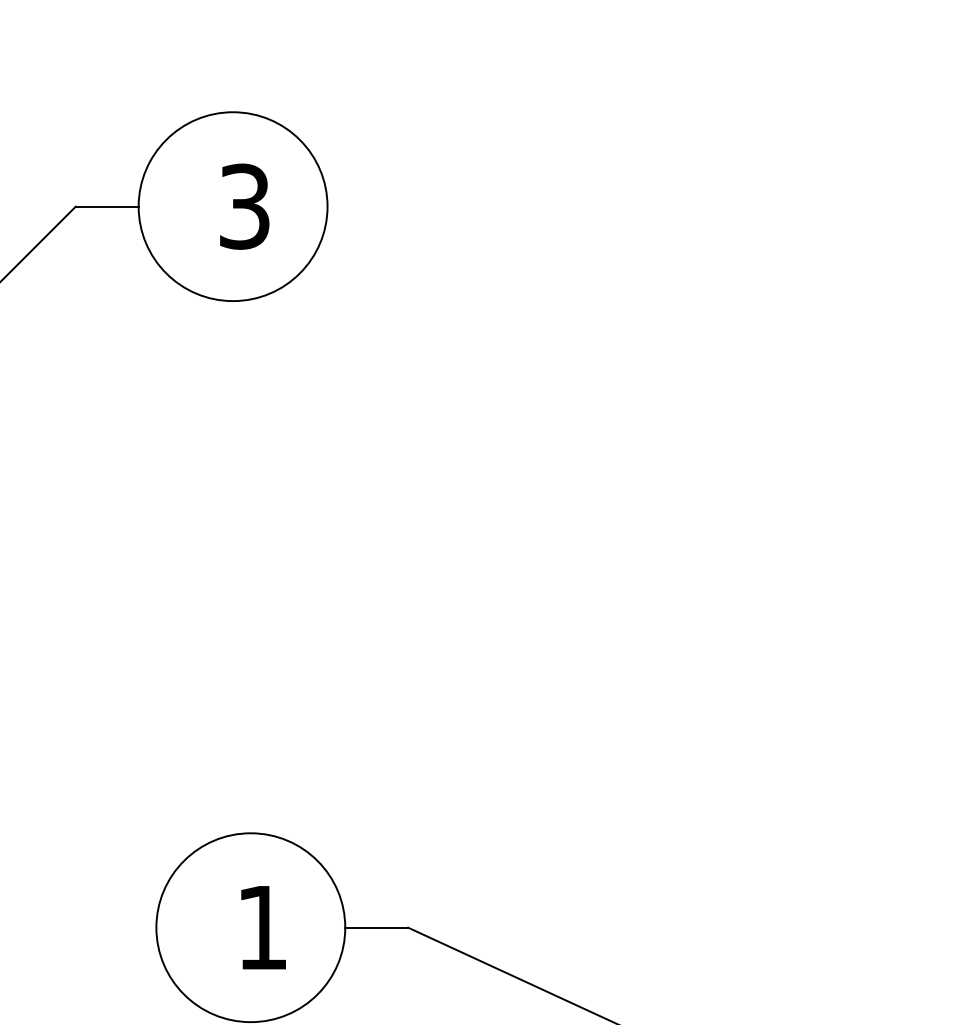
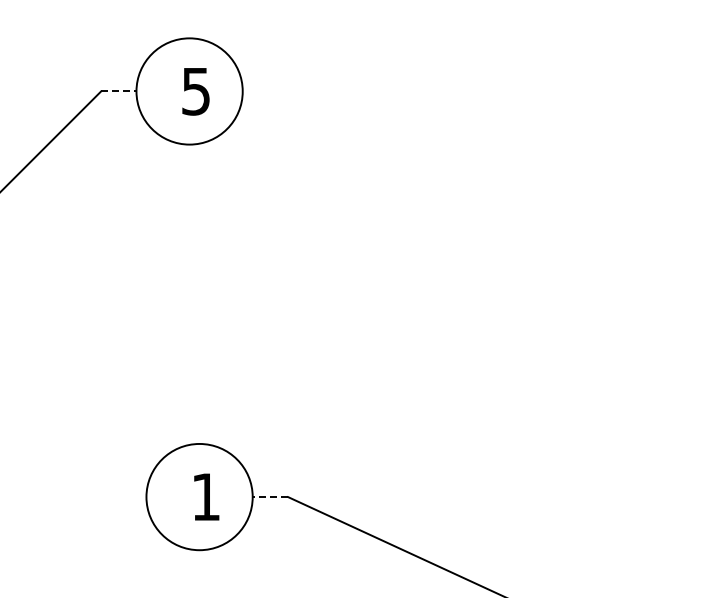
line: (106, 206) -> (118, 91), solid -> dashed
text: (243, 206) -> (195, 91), 3 -> 5
line: (376, 928) -> (270, 497), solid -> dashed

